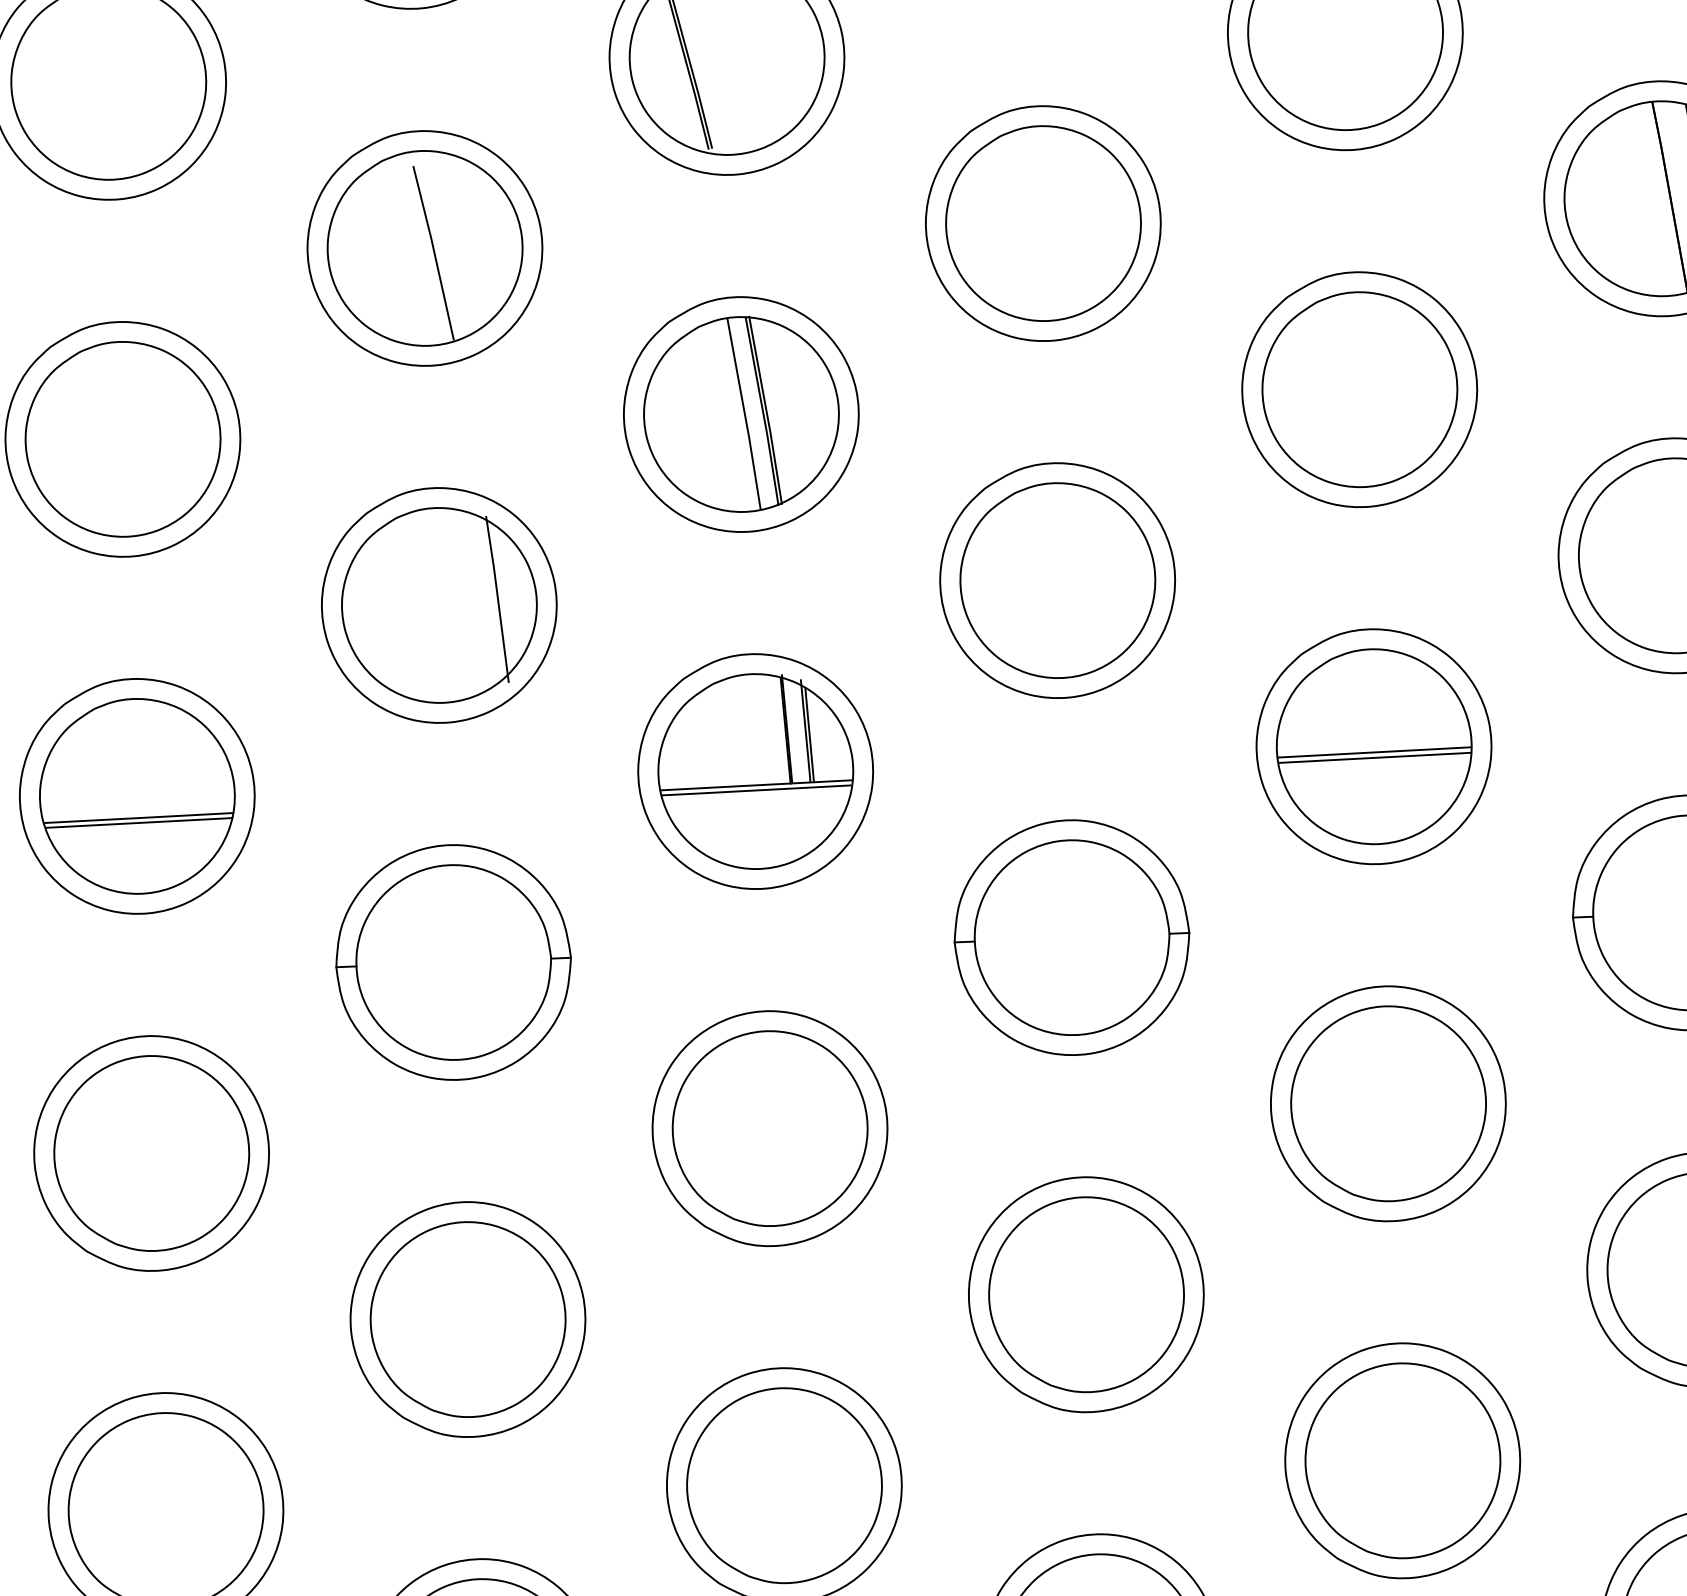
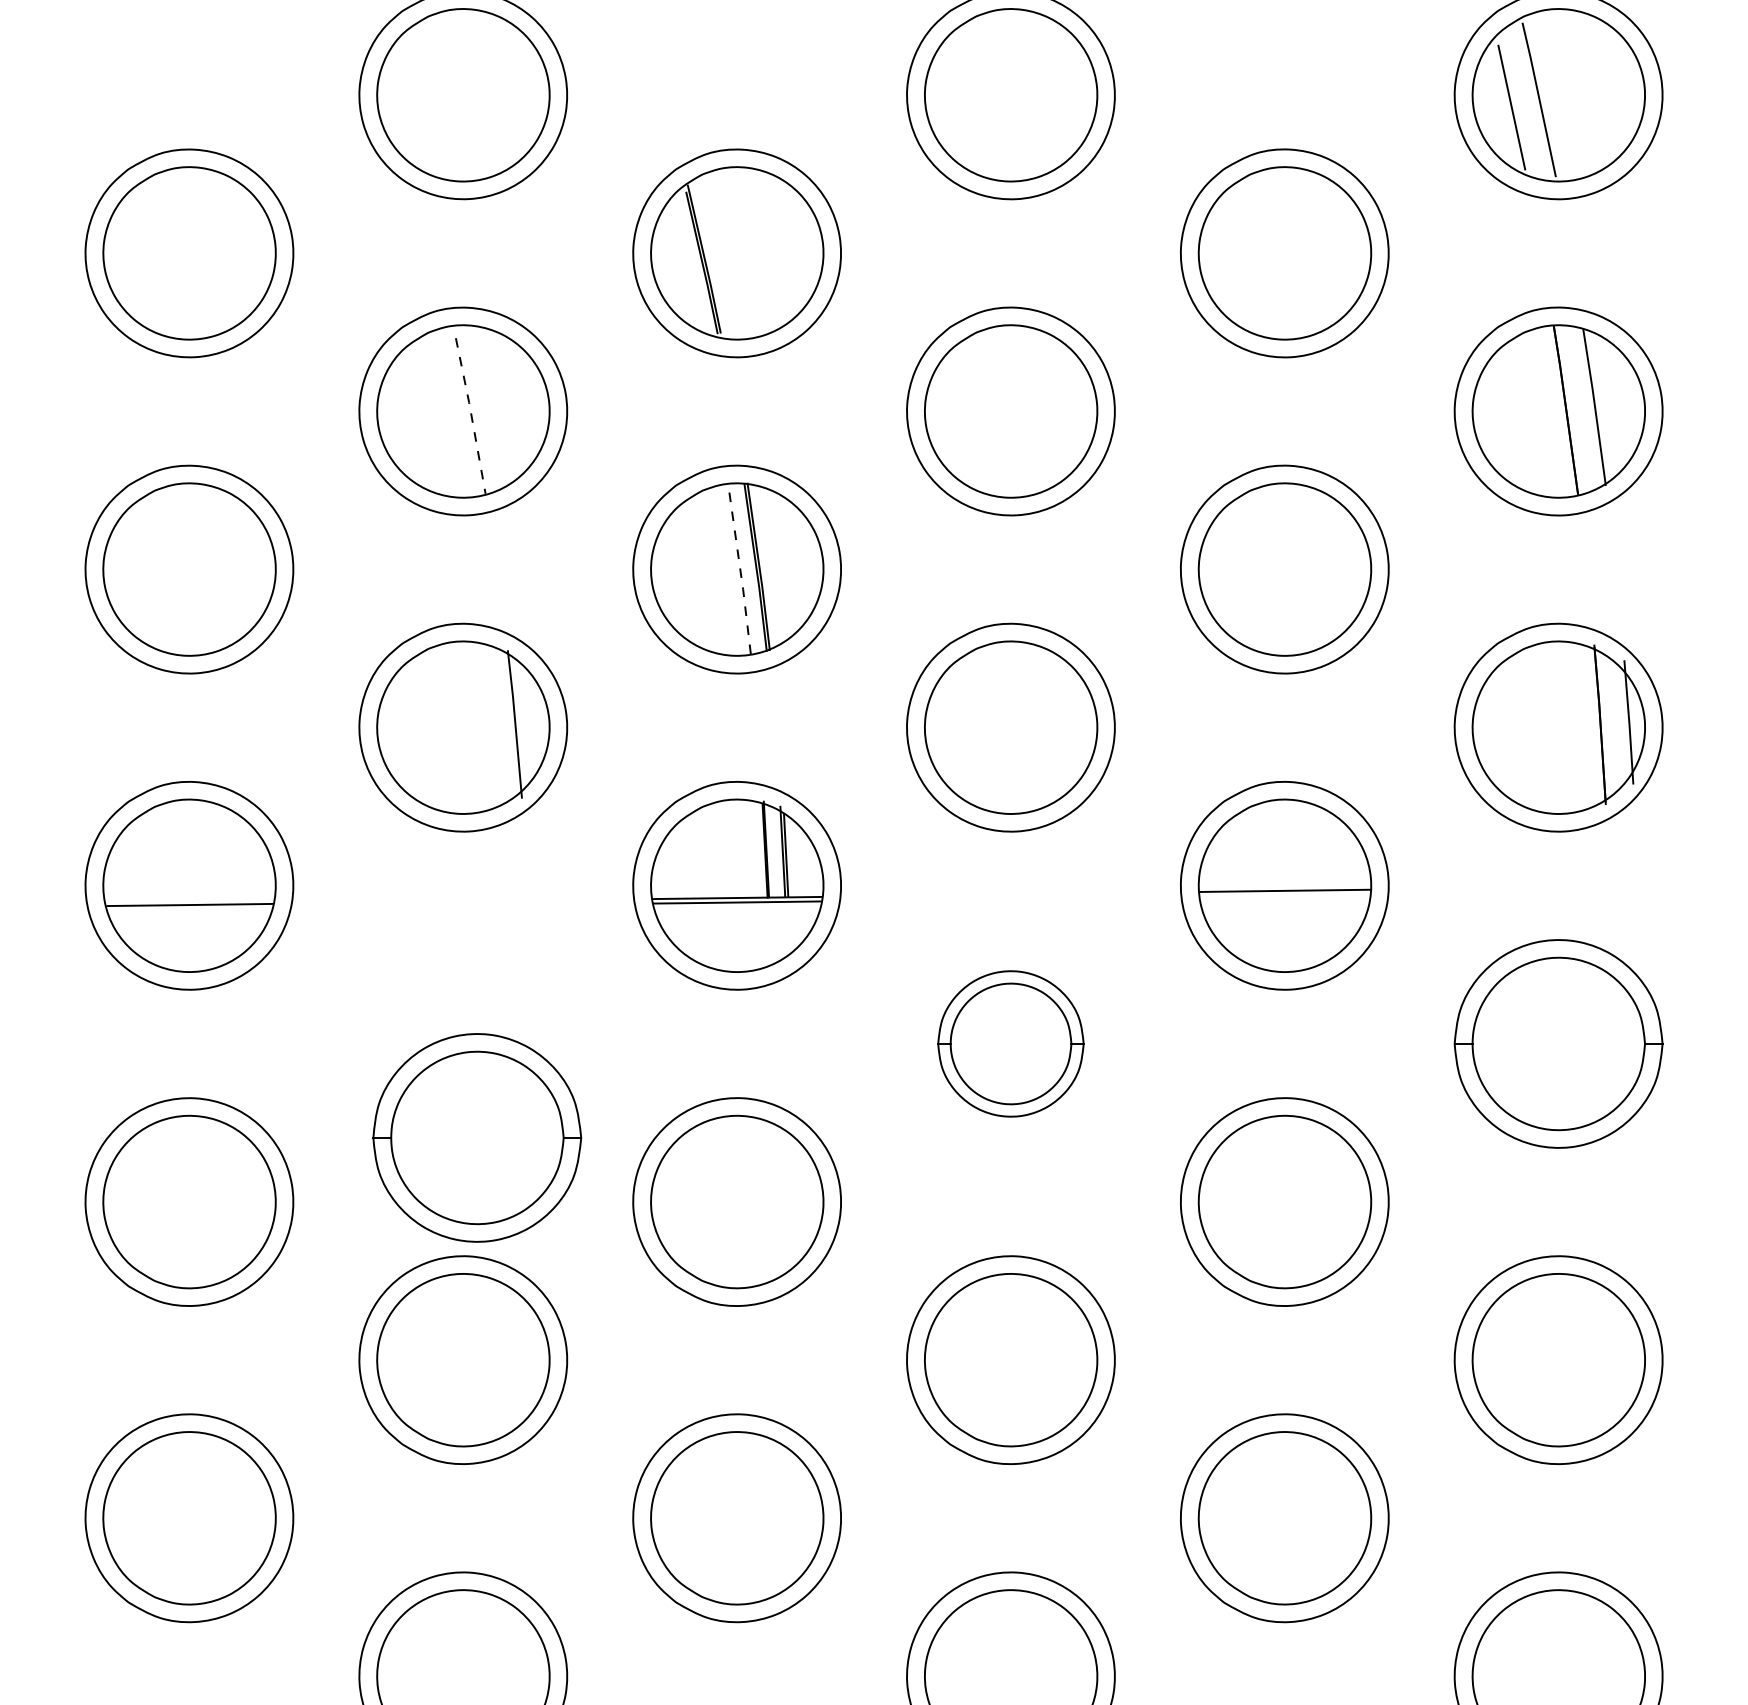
line: (434, 252) -> (471, 415), solid -> dashed
line: (745, 414) -> (740, 569), solid -> dashed
line: (1374, 757) -> (1284, 895), removed
line: (138, 823) -> (189, 909), removed
part: (1071, 937) -> (1010, 1043), size x0.7
part: (453, 962) -> (477, 1137), moved

